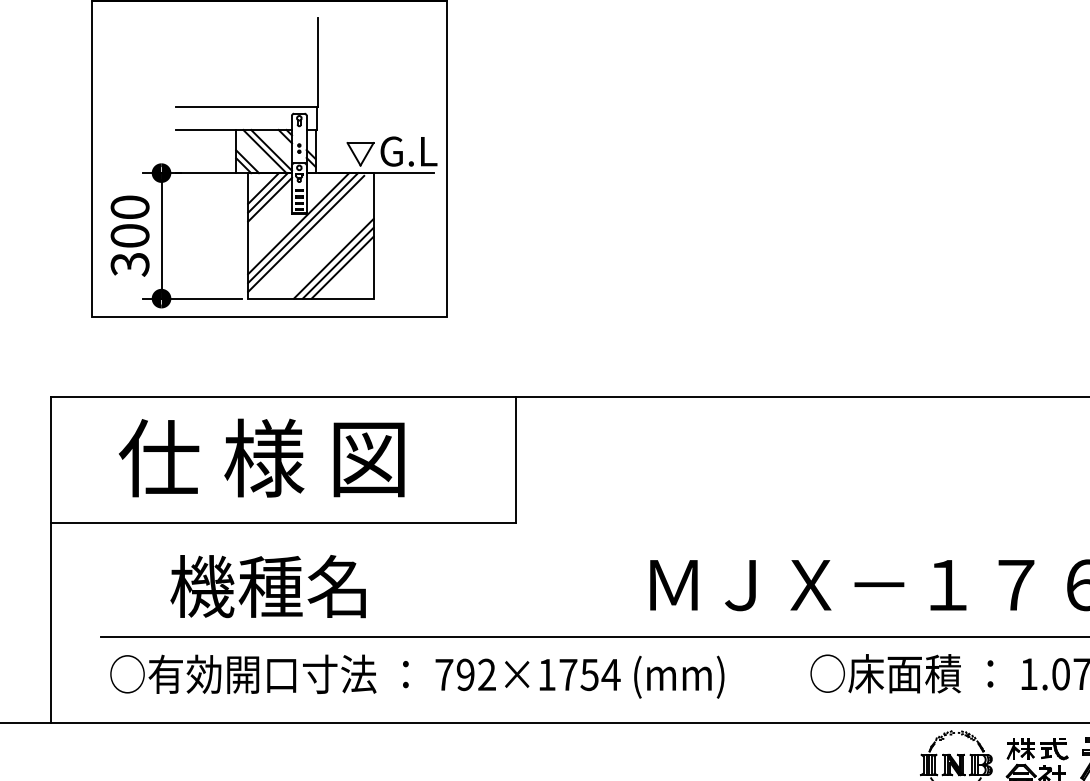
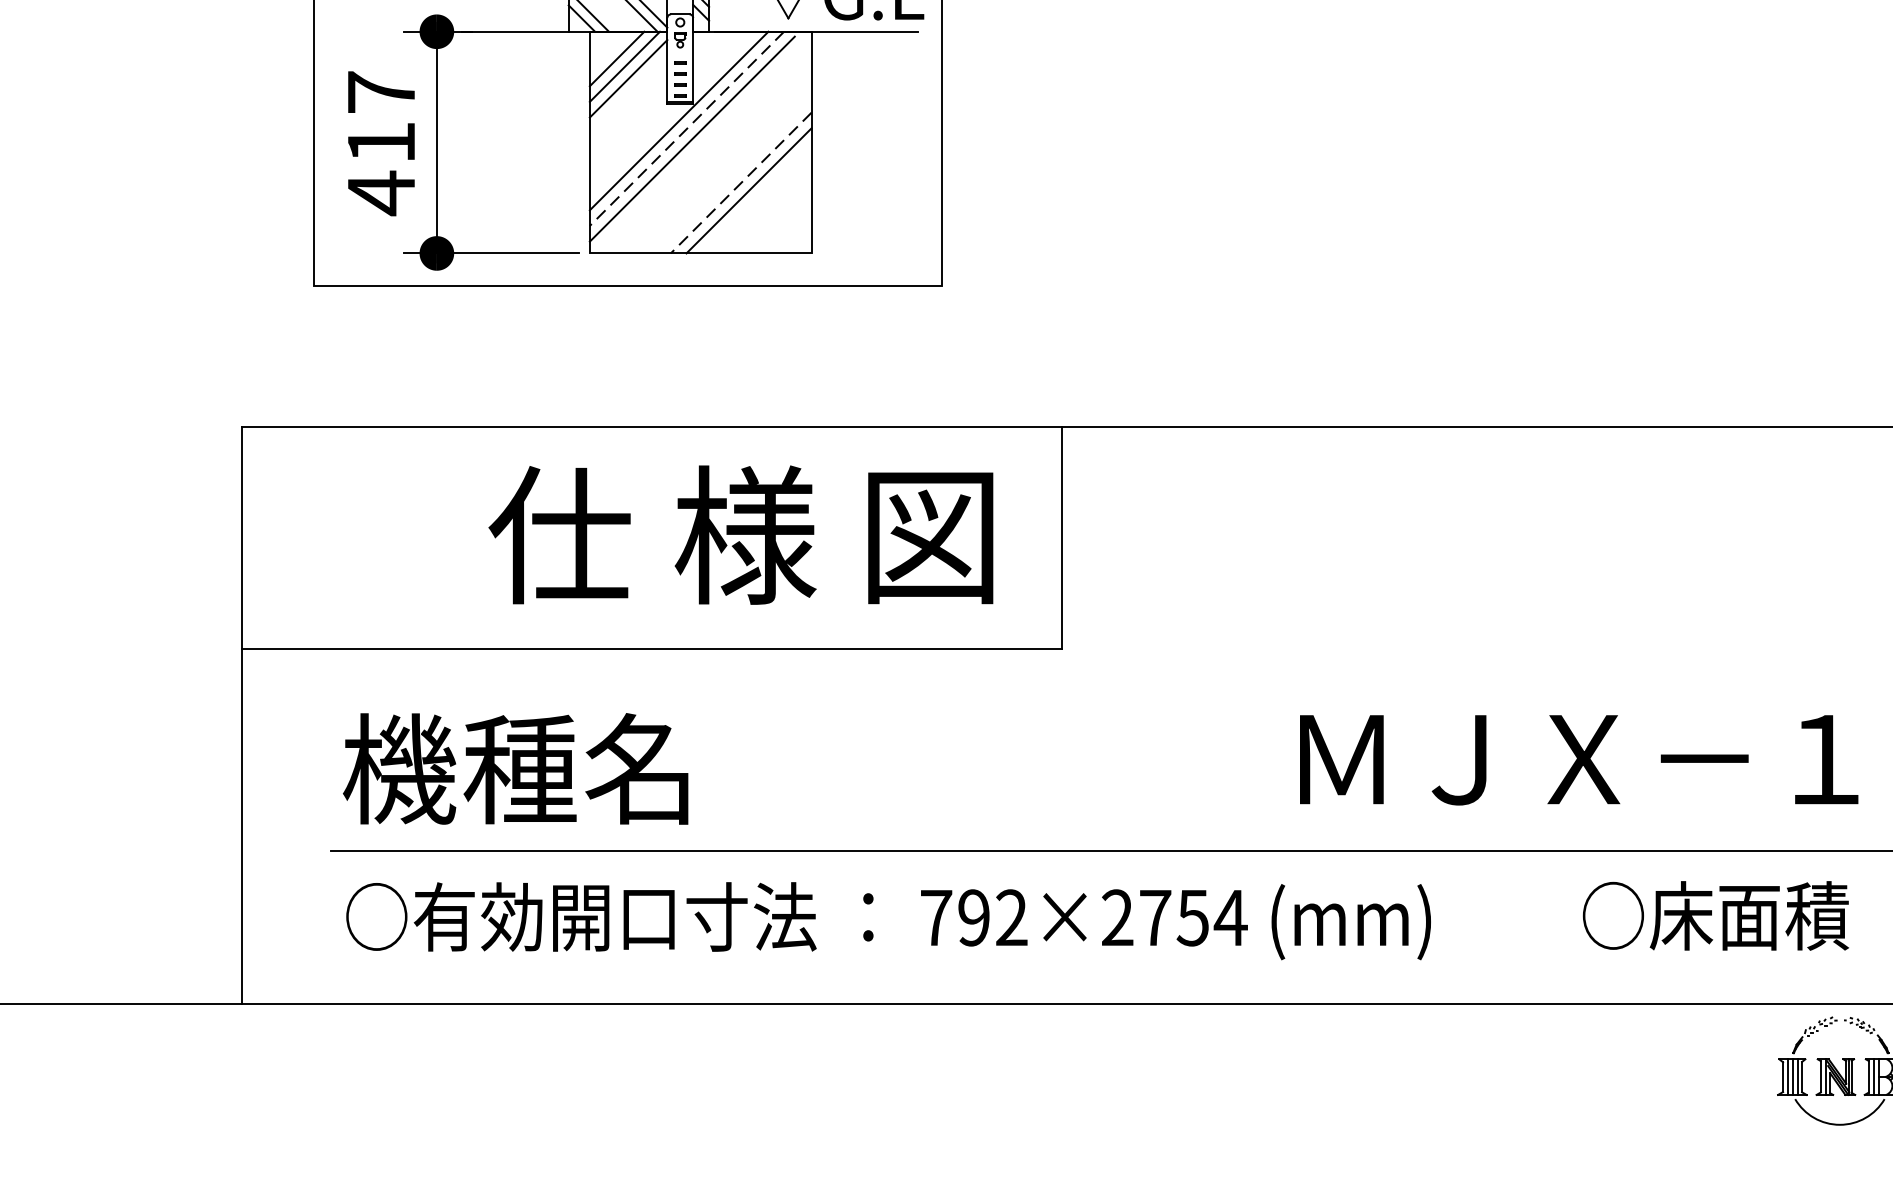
line: (303, 228) -> (687, 129), solid -> dashed
text: (129, 236) -> (380, 143), 300 -> 417
line: (333, 259) -> (740, 184), solid -> dashed
line: (342, 267) -> (756, 198), removed
text: (261, 457) -> (740, 534), moved
text: (267, 586) -> (514, 768), moved
text: (546, 674) -> (1116, 917), 792×1754 -> 792×2754

